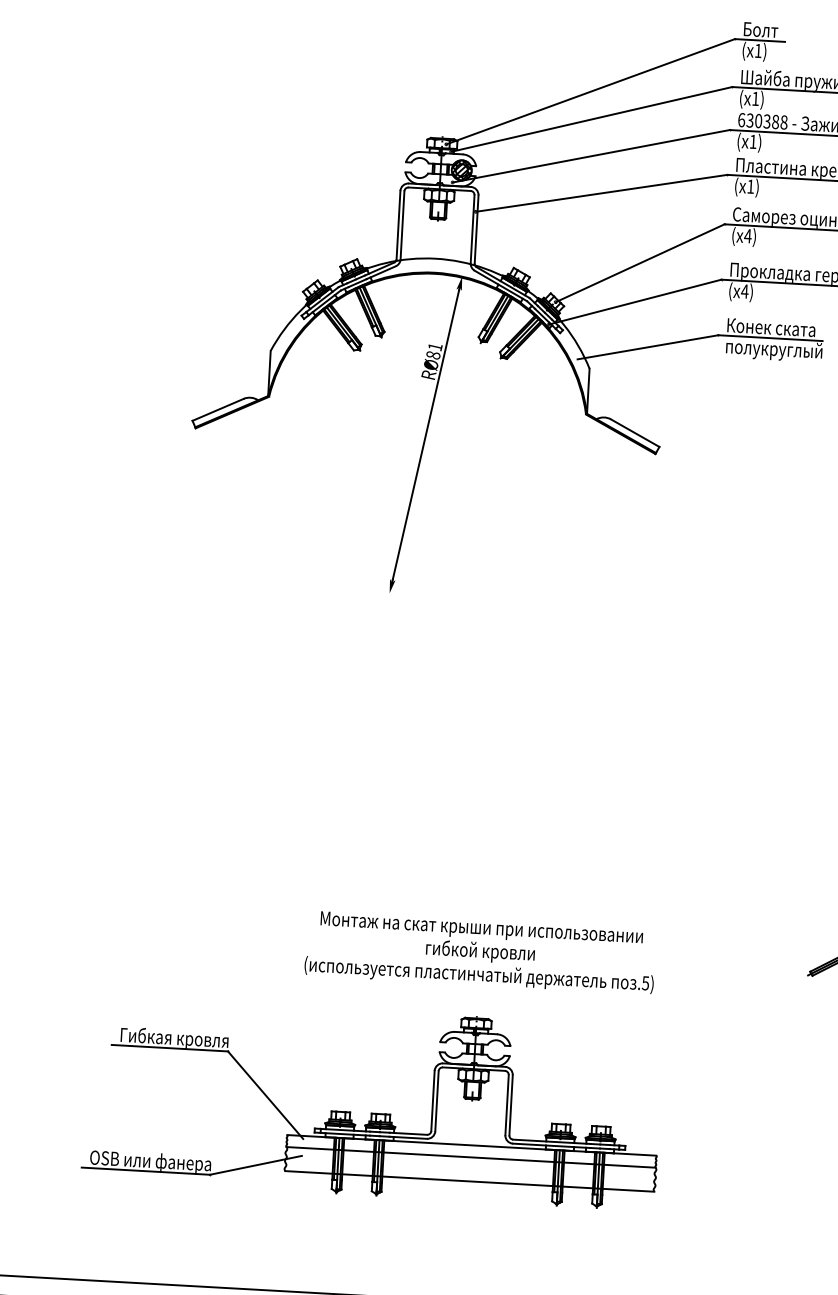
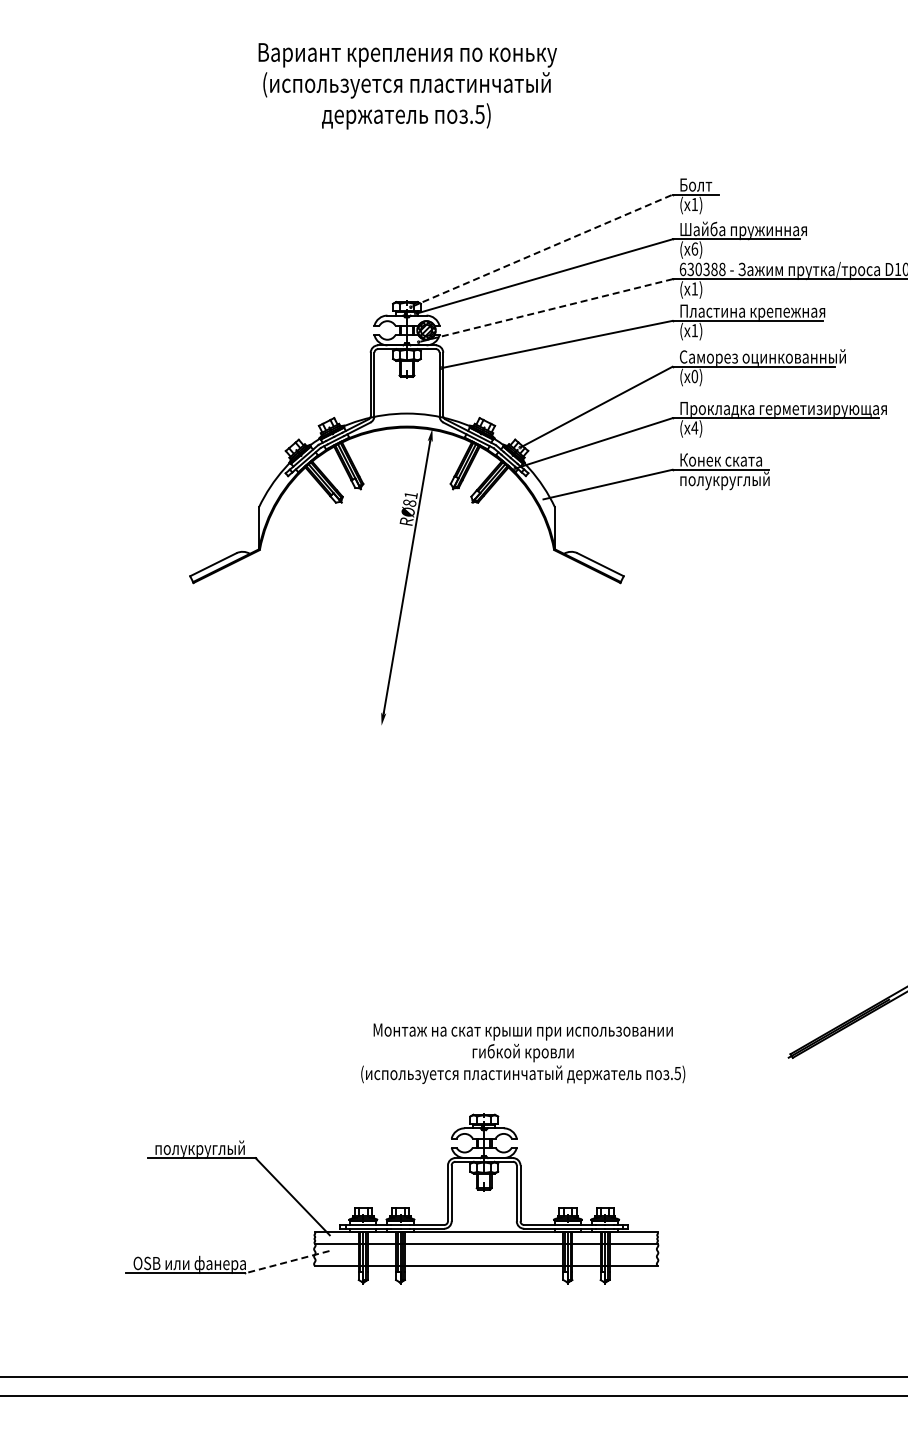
line: (592, 91) -> (543, 250), solid -> dashed
text: (755, 98) -> (694, 248), 1) -> 6)
line: (592, 156) -> (546, 310), solid -> dashed
text: (747, 236) -> (694, 376), 4) -> 0)
text: (480, 952) -> (523, 1053), moved
text: (174, 1038) -> (205, 1148), Гибкая кровля -> полукруглый
line: (254, 1165) -> (286, 1262), solid -> dashed

